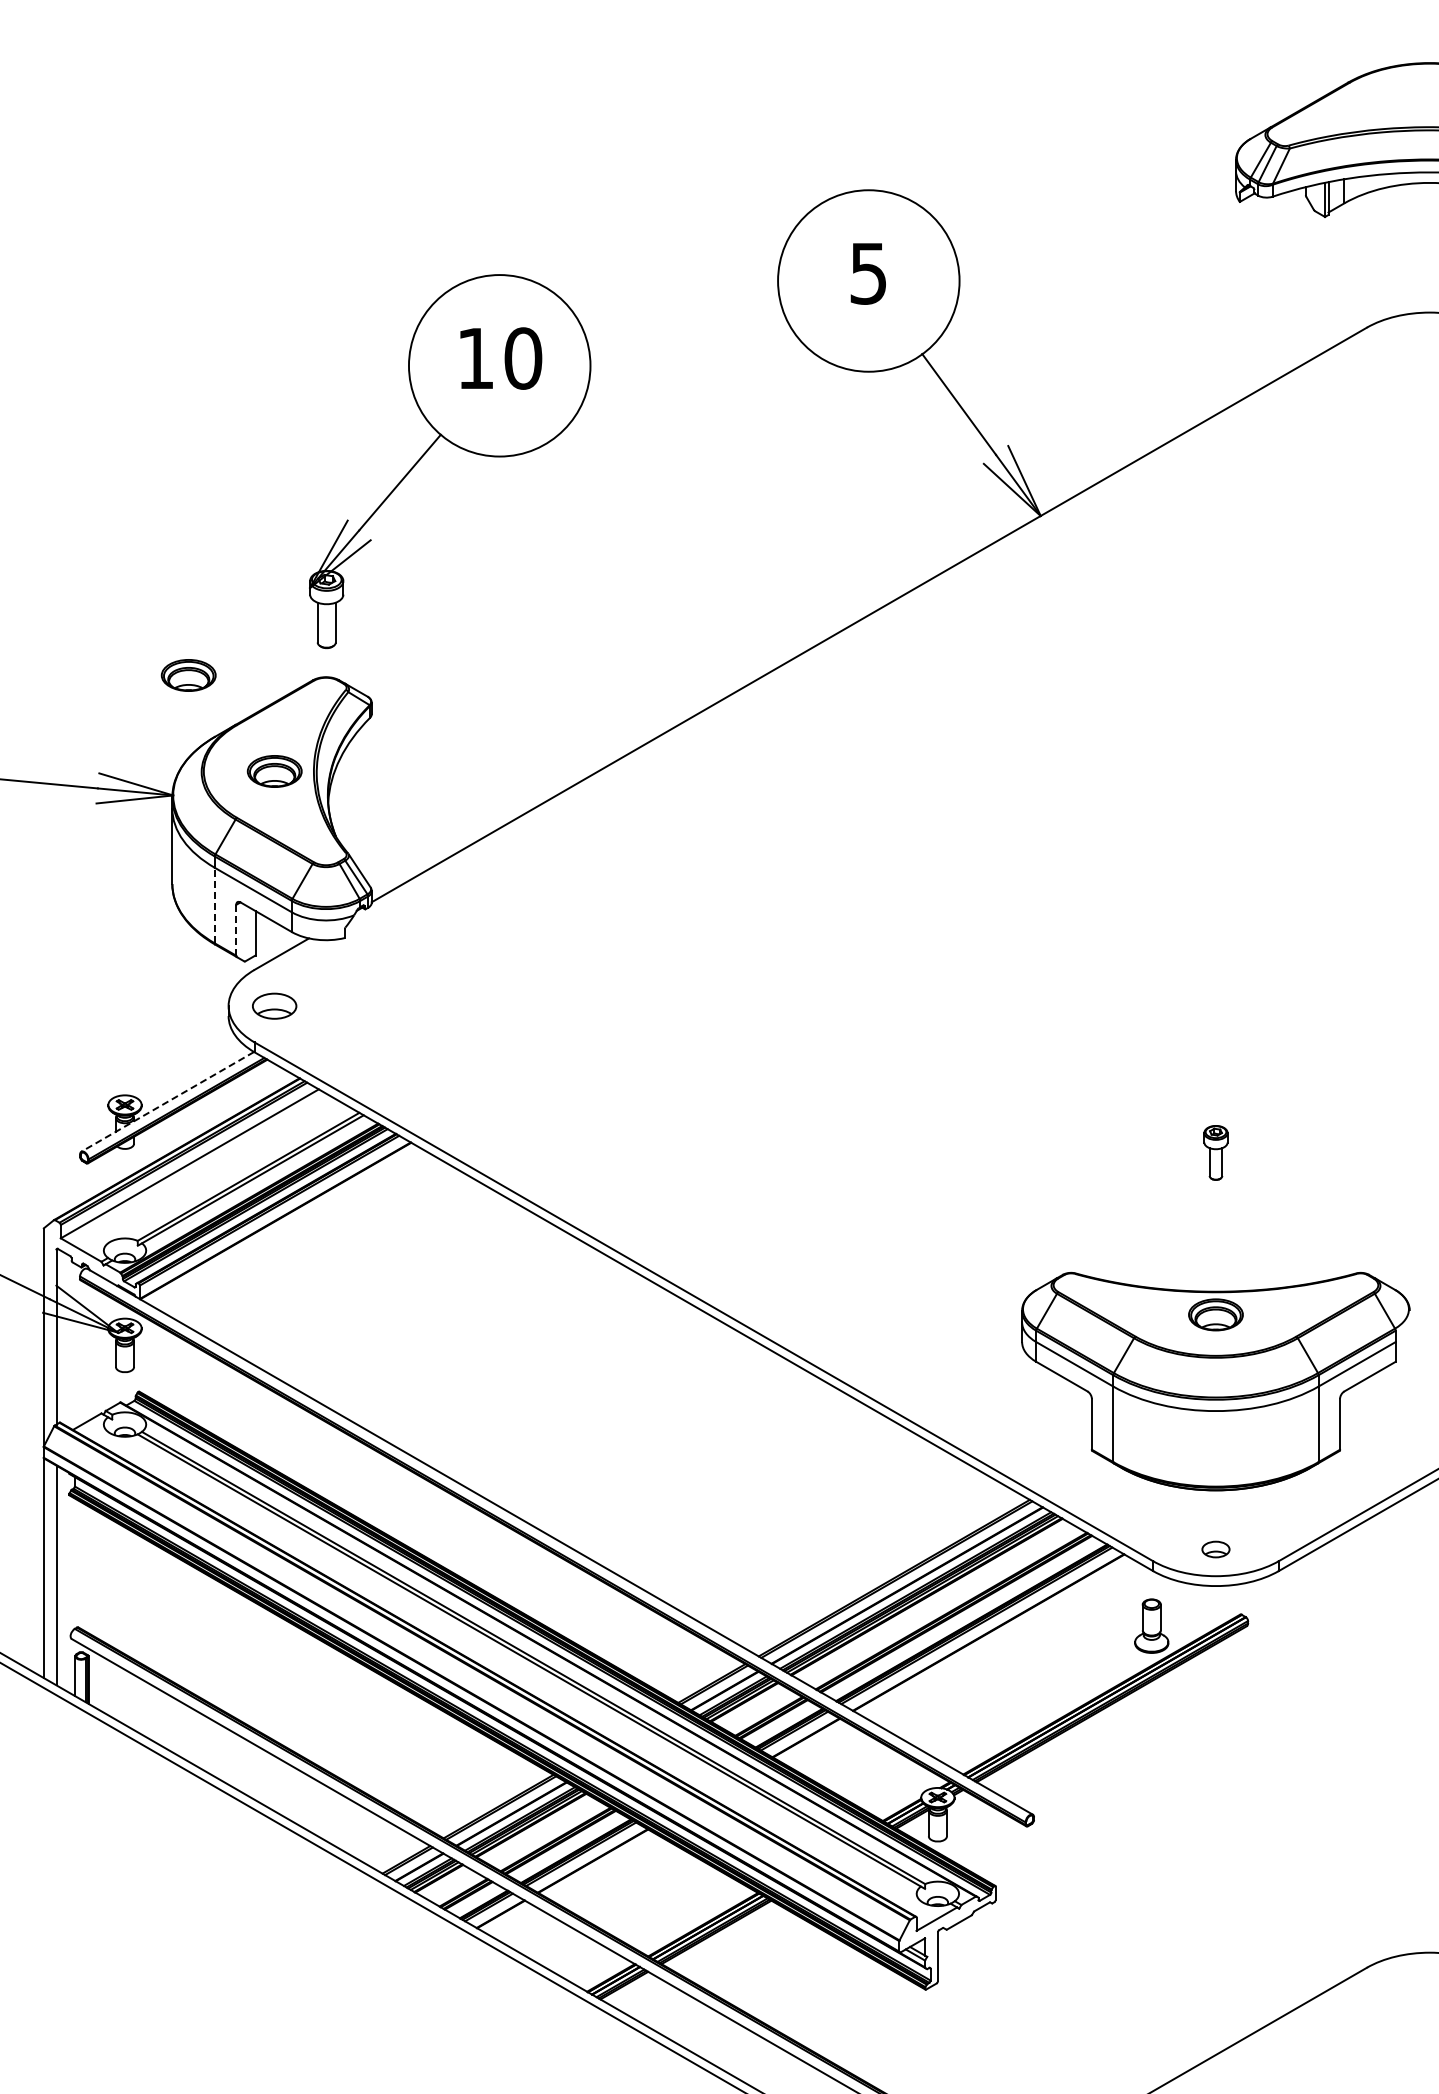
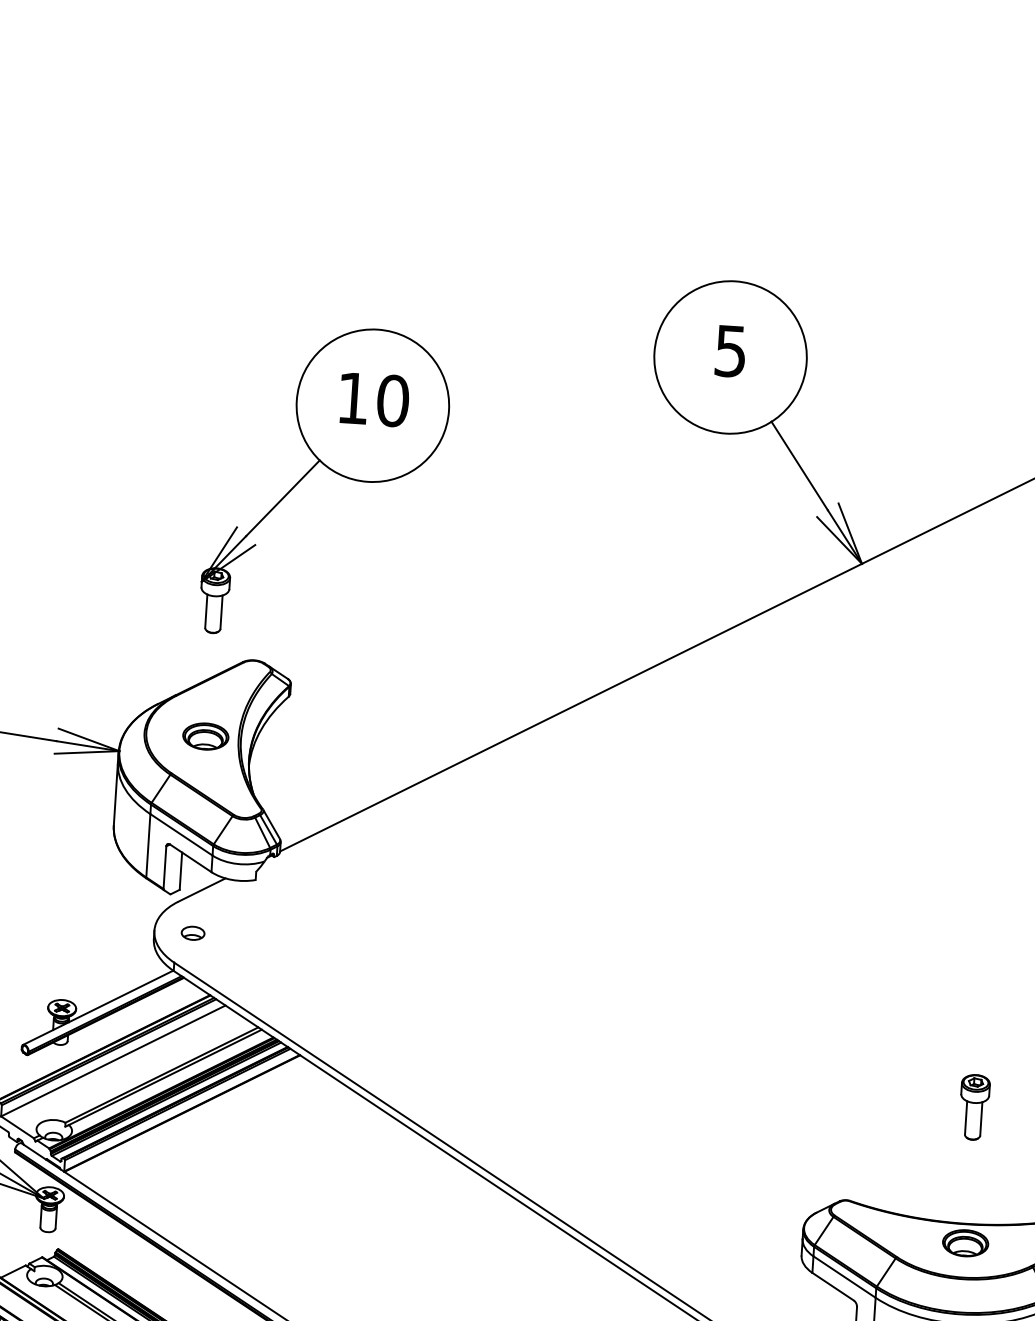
part: (457, 447) -> (333, 471), moved
part: (188, 675) -> (138, 651), removed
line: (214, 905) -> (148, 845), dashed -> solid
line: (236, 930) -> (165, 867), dashed -> solid
part: (274, 1005) -> (192, 932), size x0.62
line: (167, 1101) -> (98, 1007), dashed -> solid
part: (1215, 1152) -> (974, 1107), size x1.43

